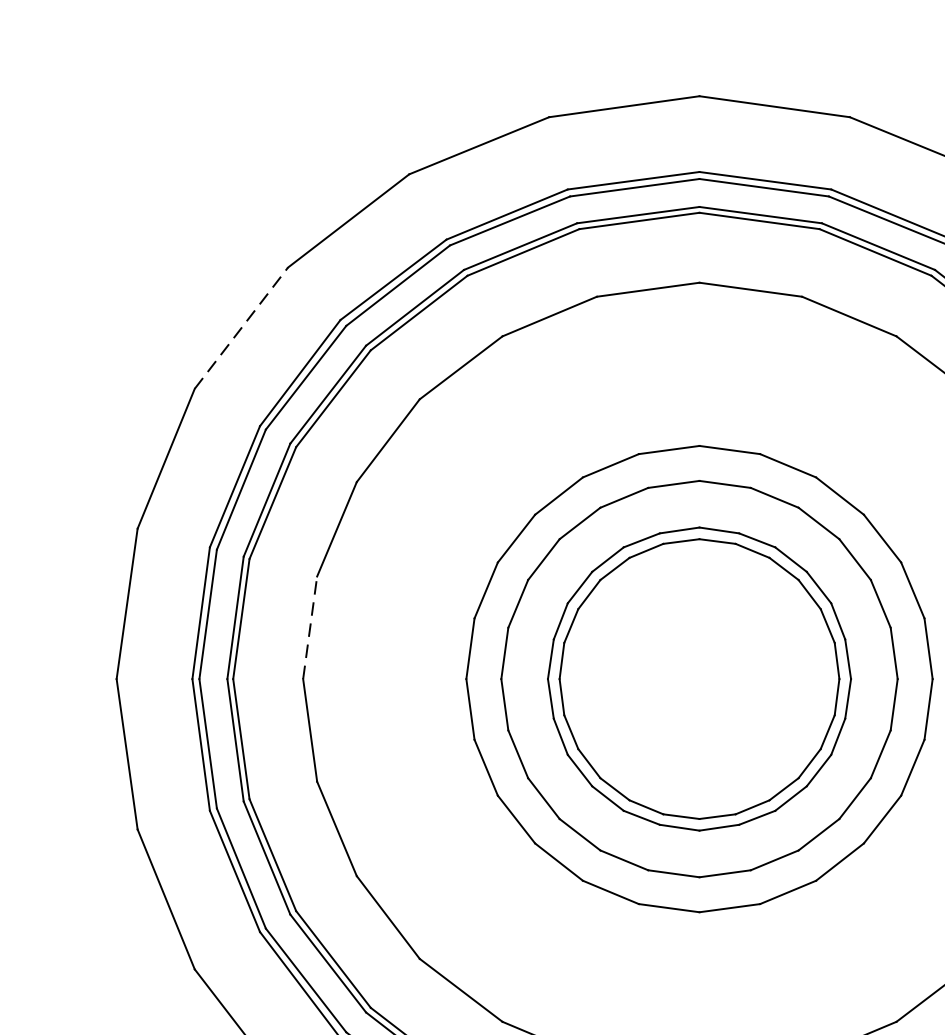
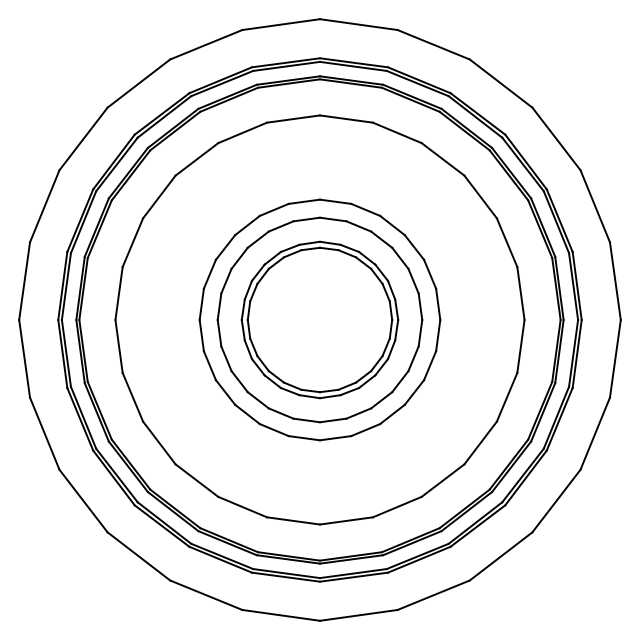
line: (241, 327) -> (83, 138), dashed -> solid
line: (311, 627) -> (119, 293), dashed -> solid

